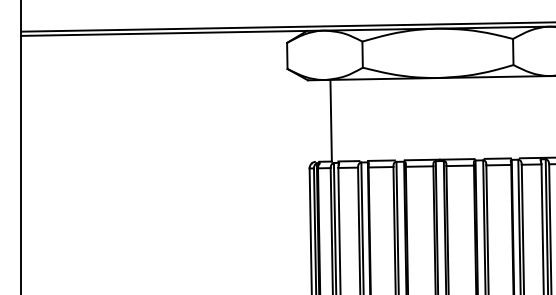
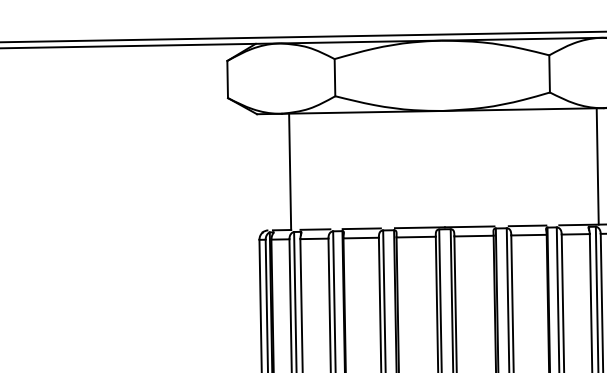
line: (546, 116) -> (596, 165), added

